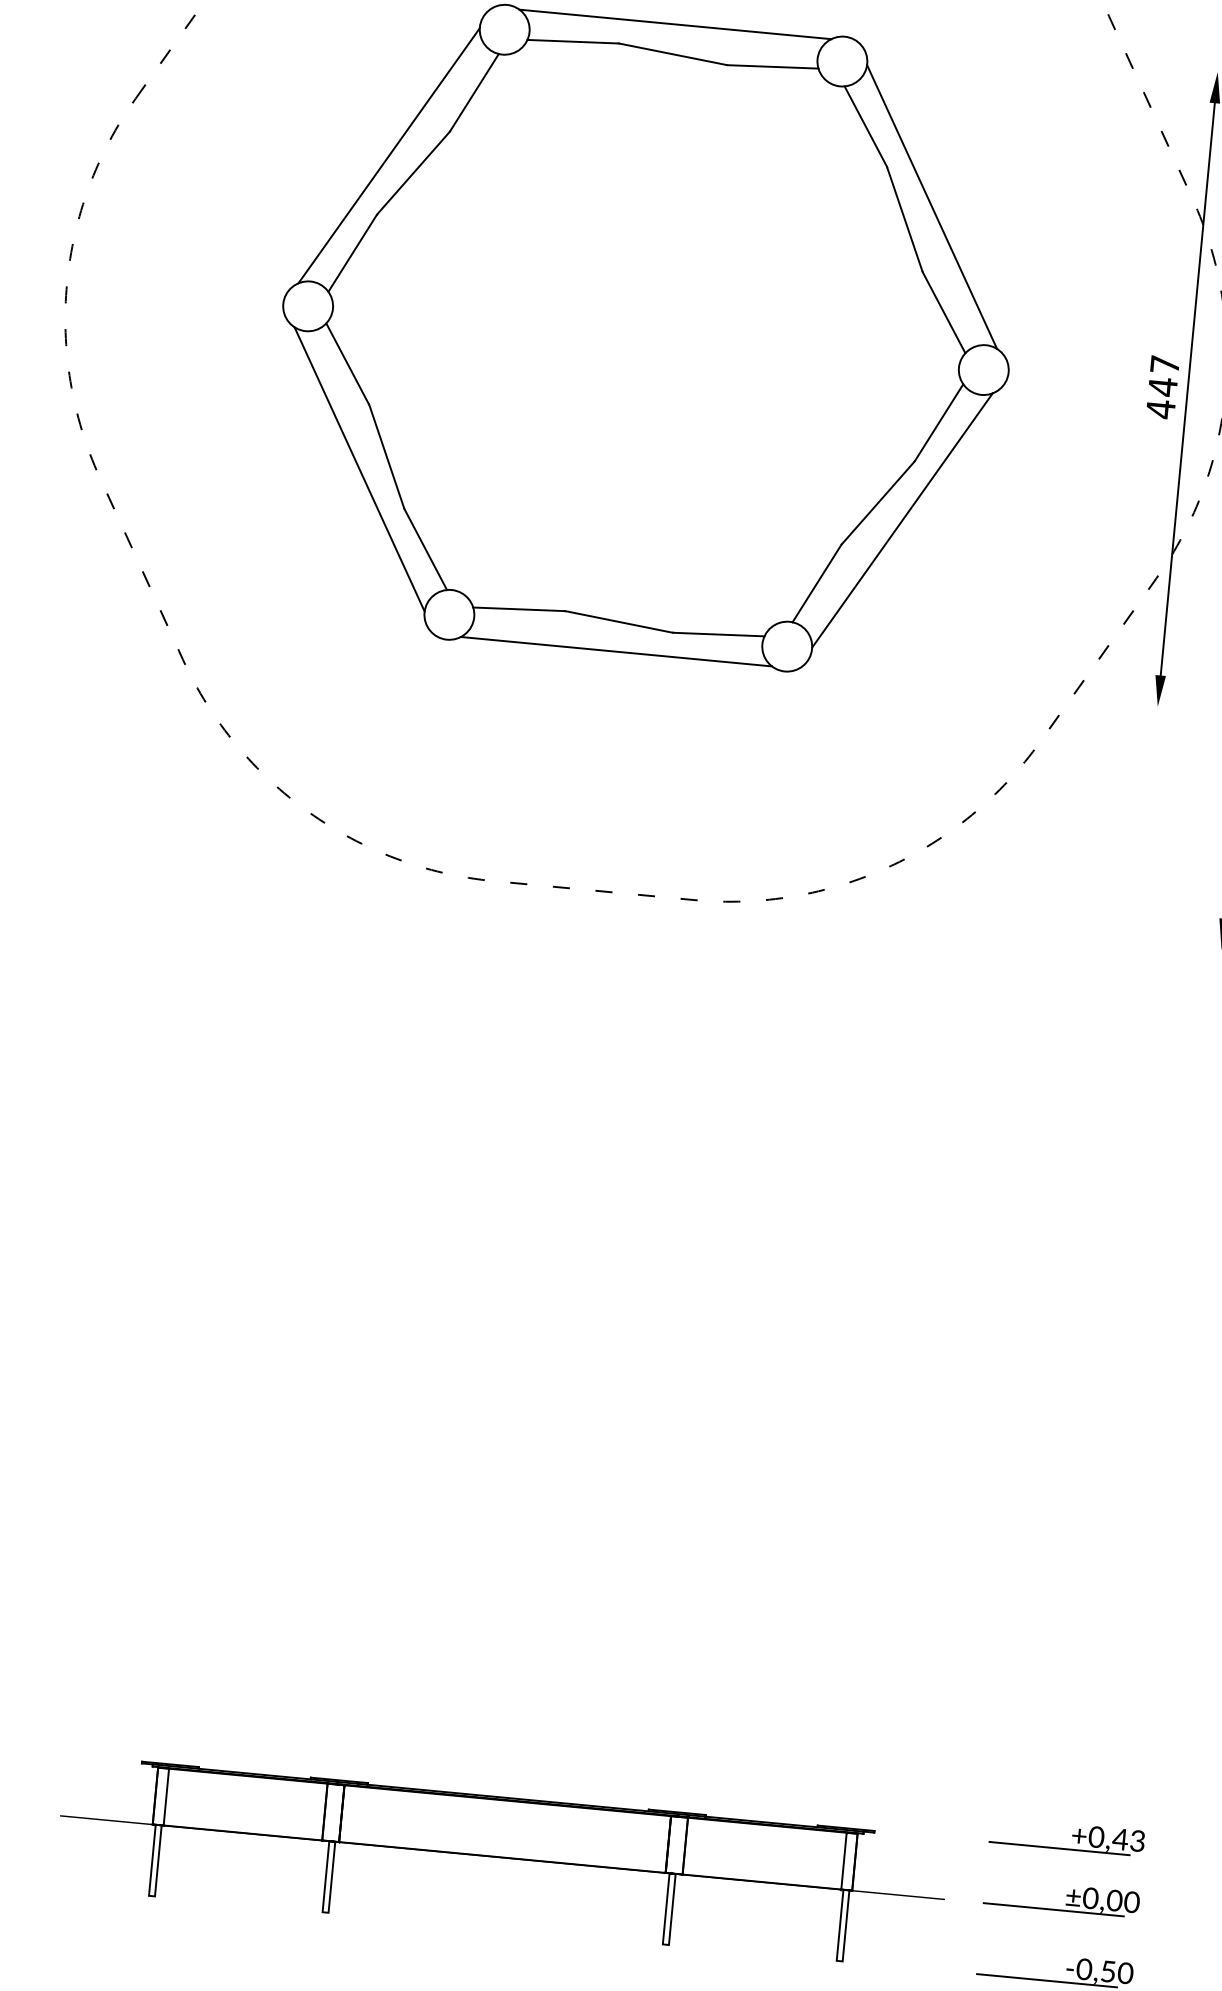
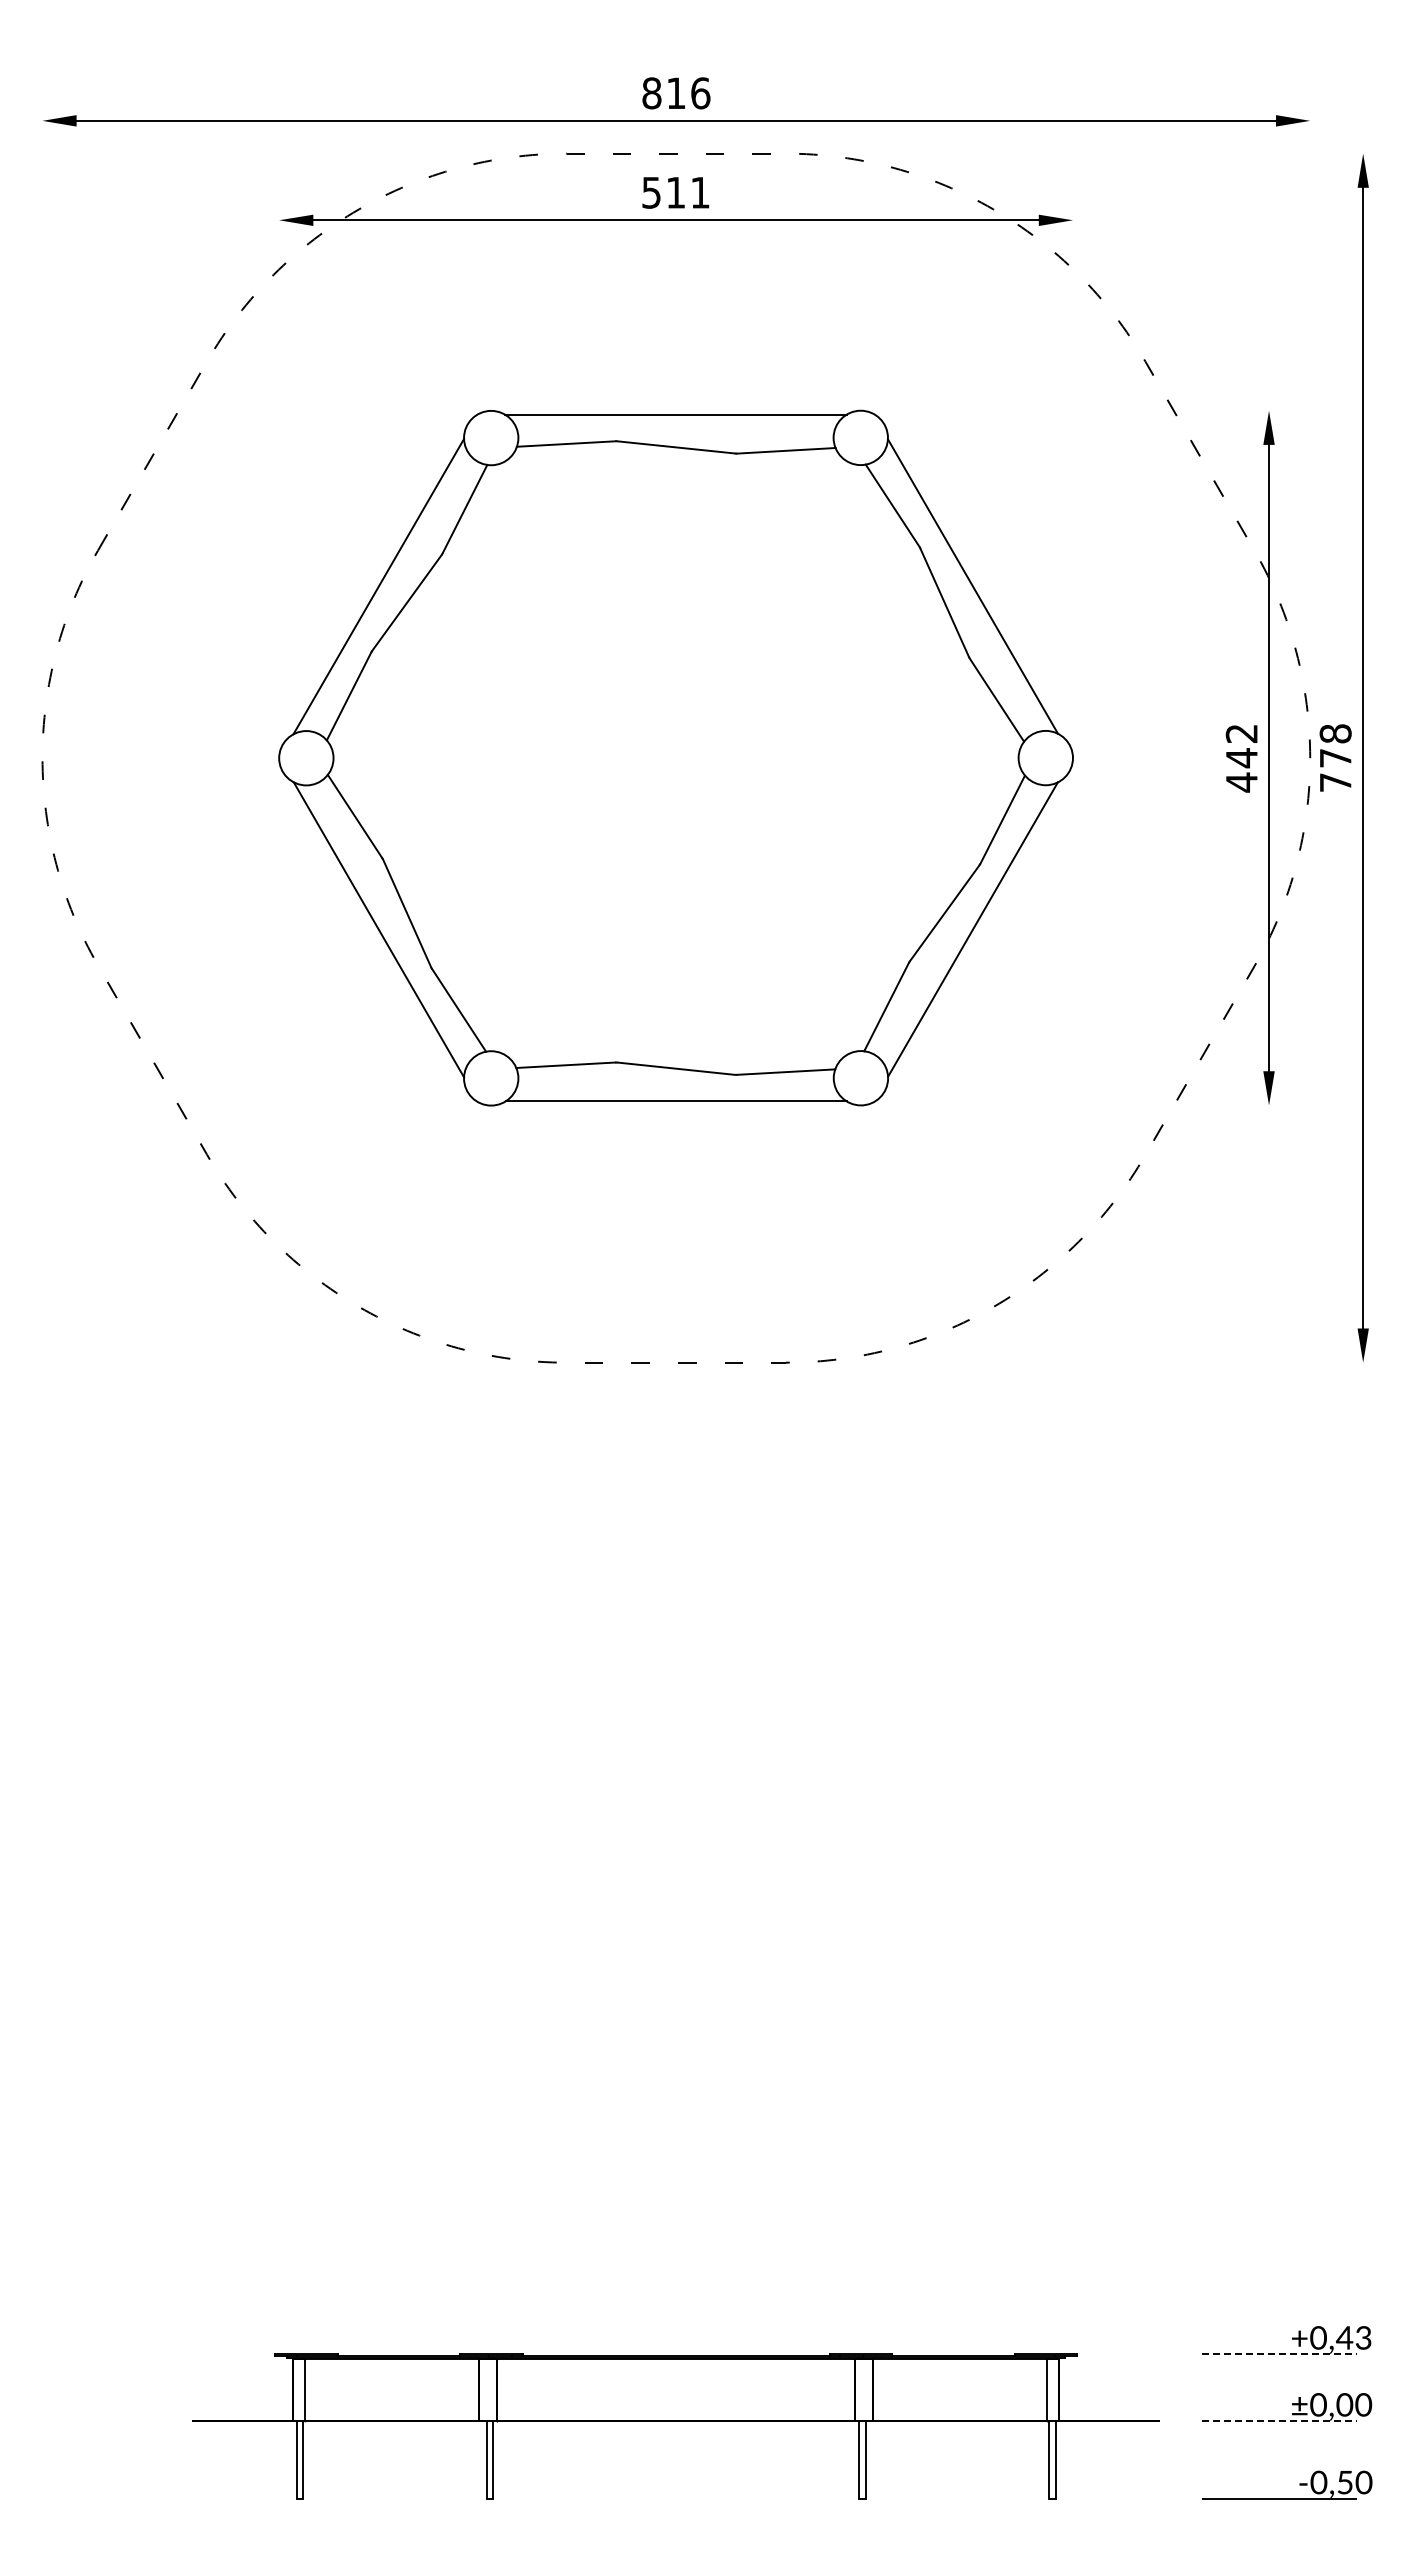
text: (1164, 364) -> (1241, 733), 447 -> 442
line: (1059, 1848) -> (1279, 2354), solid -> dashed
line: (1053, 1910) -> (1279, 2421), solid -> dashed

